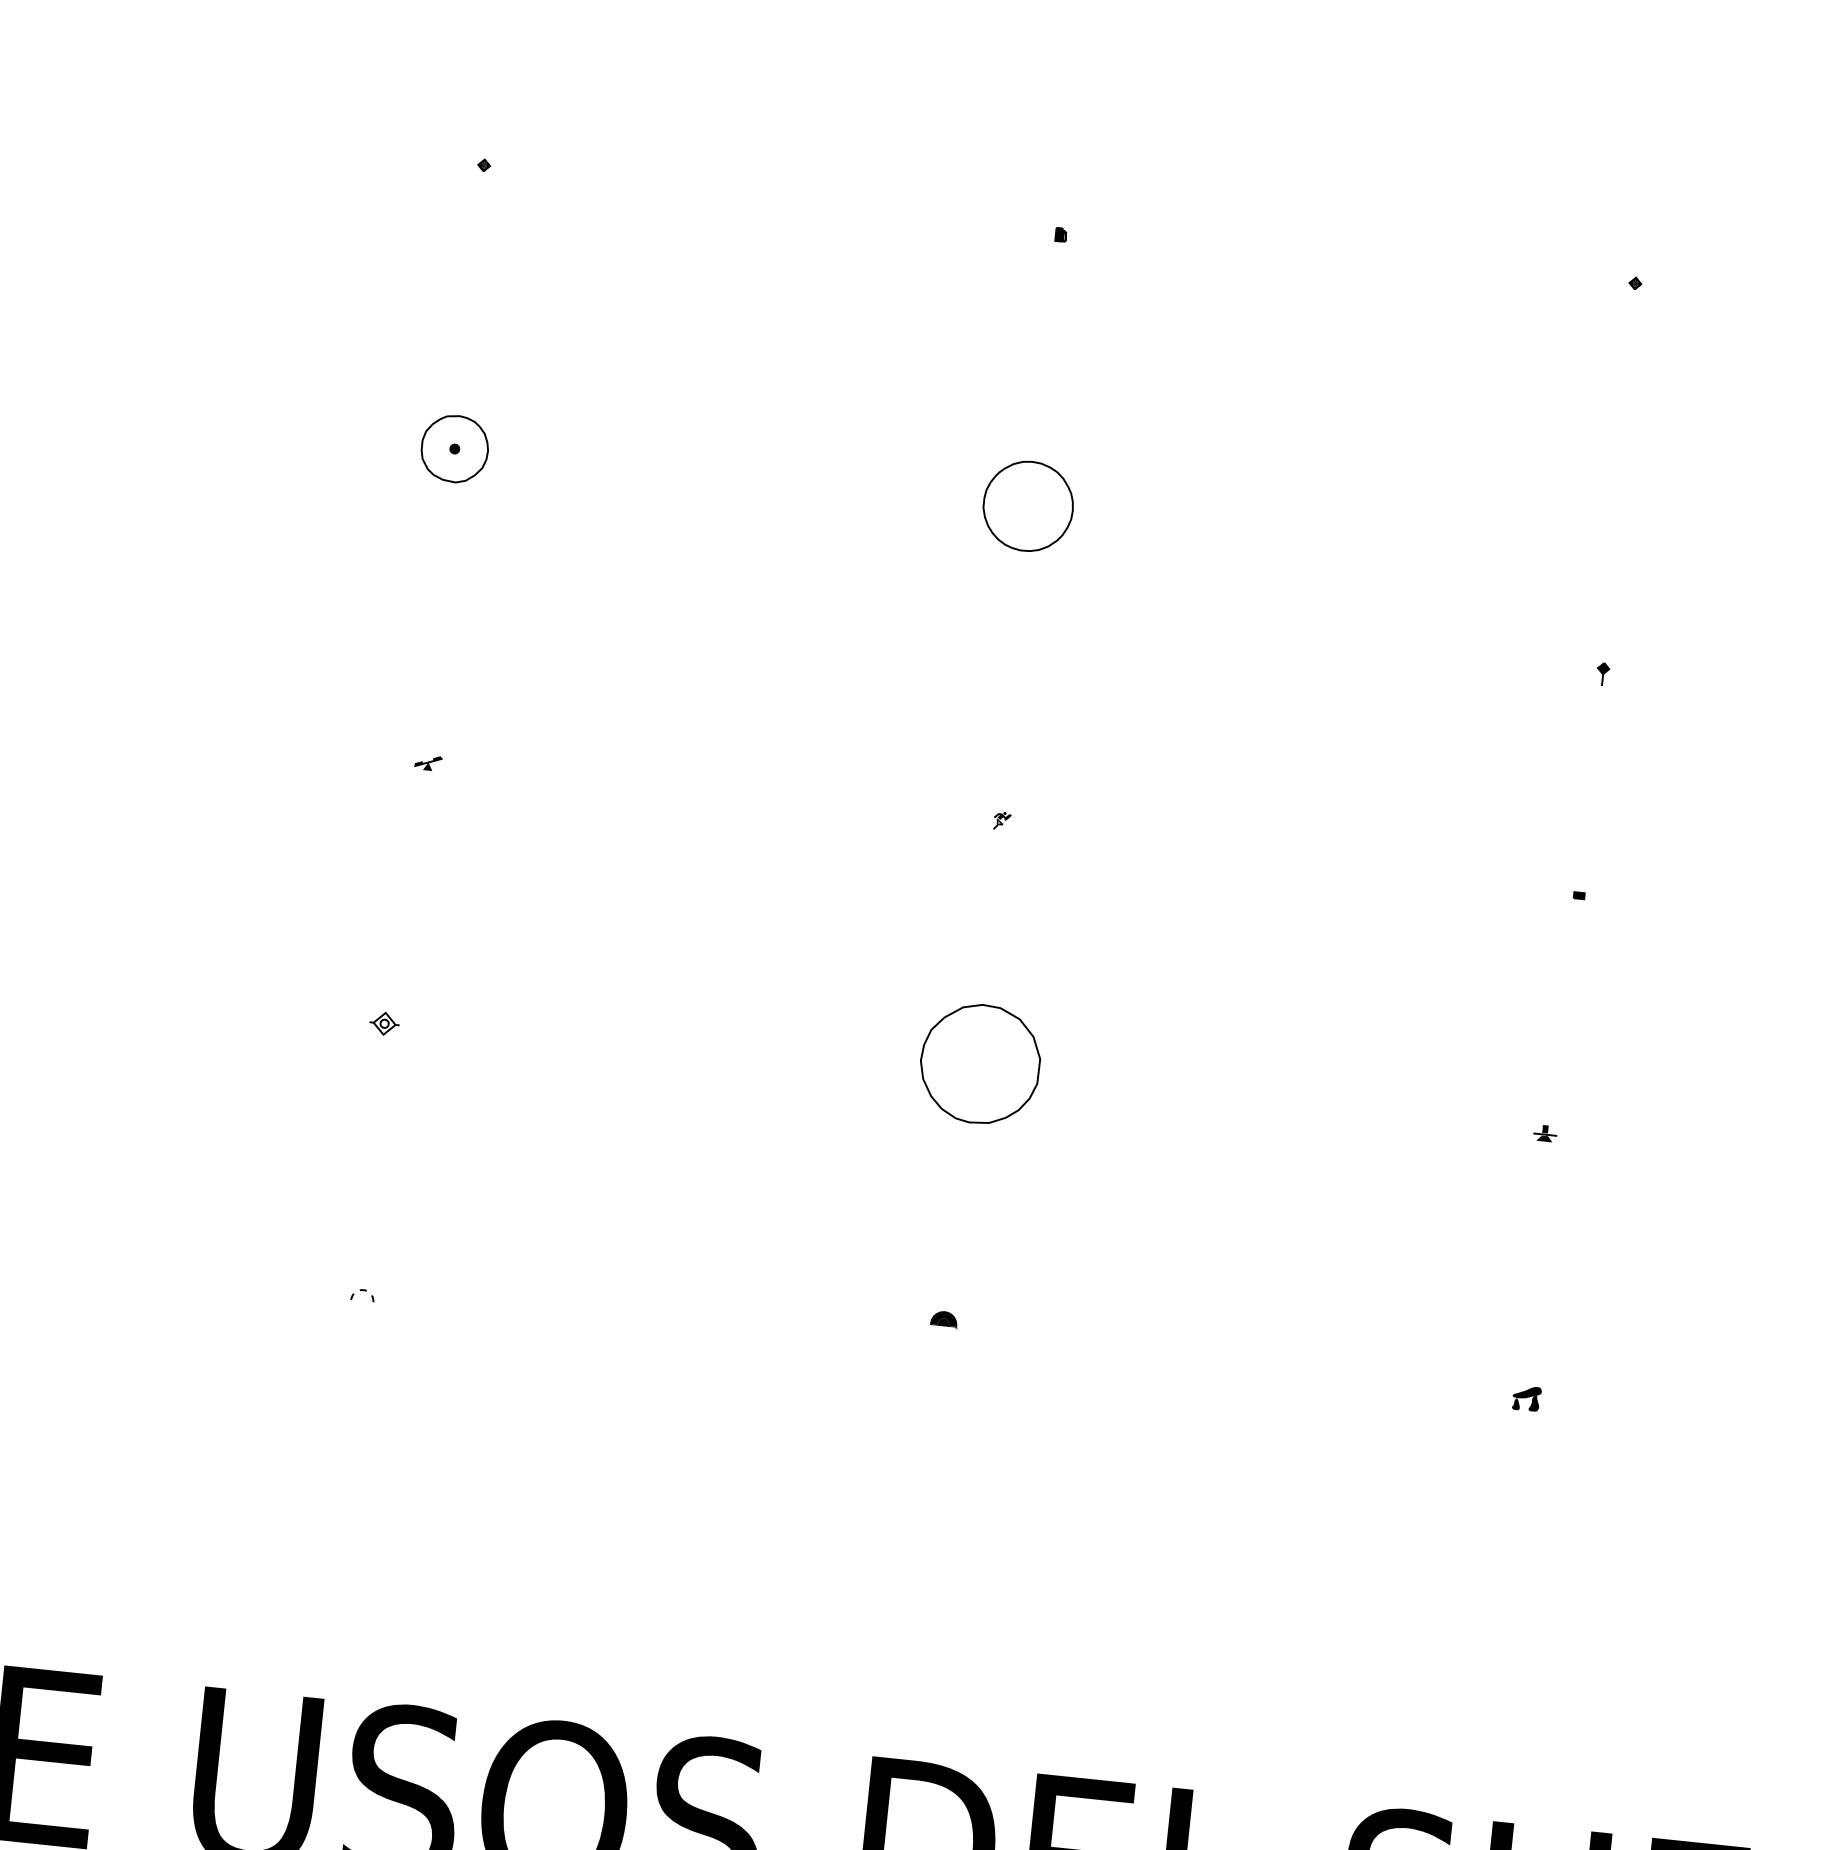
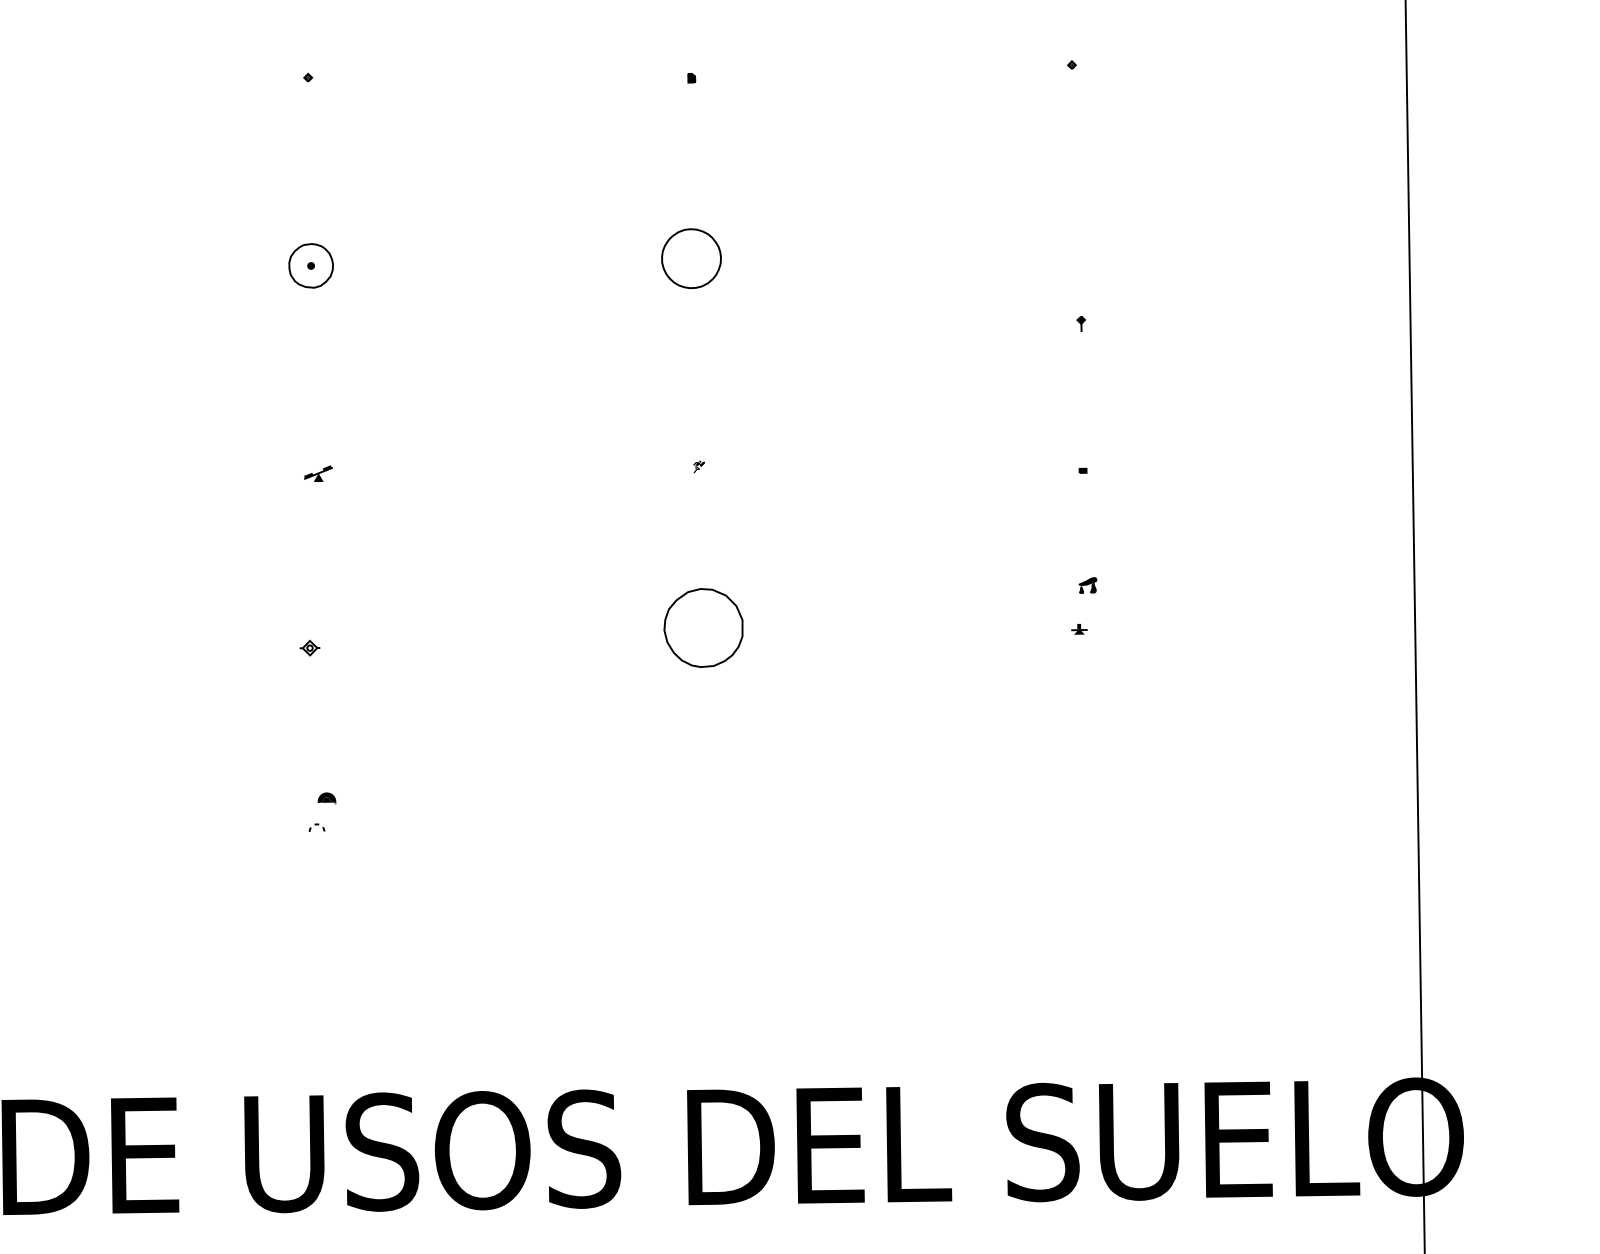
part: (427, 762) -> (317, 473), size x1.6
part: (943, 1319) -> (326, 798), moved
part: (1526, 1398) -> (1087, 585), moved

